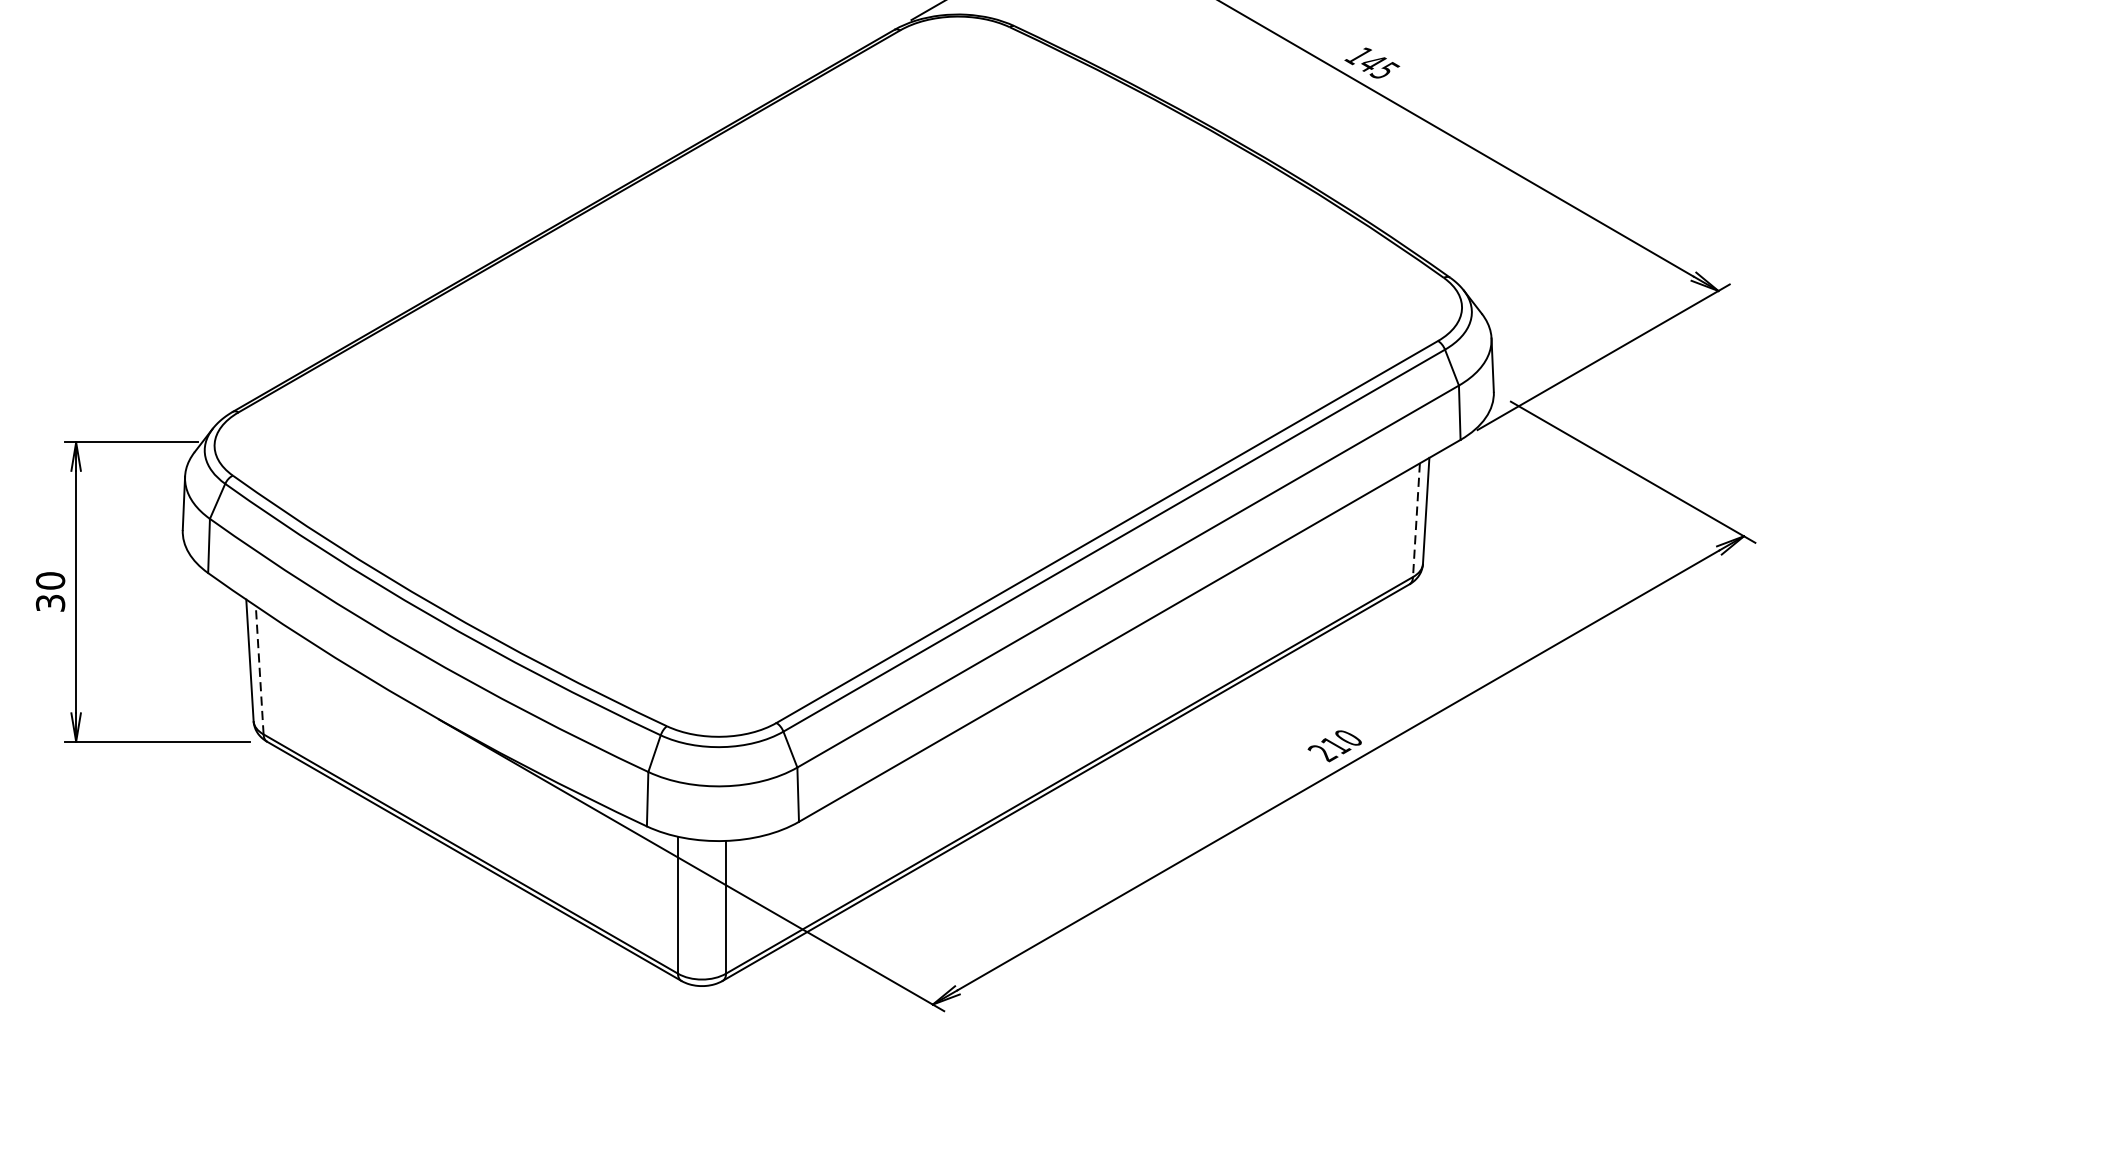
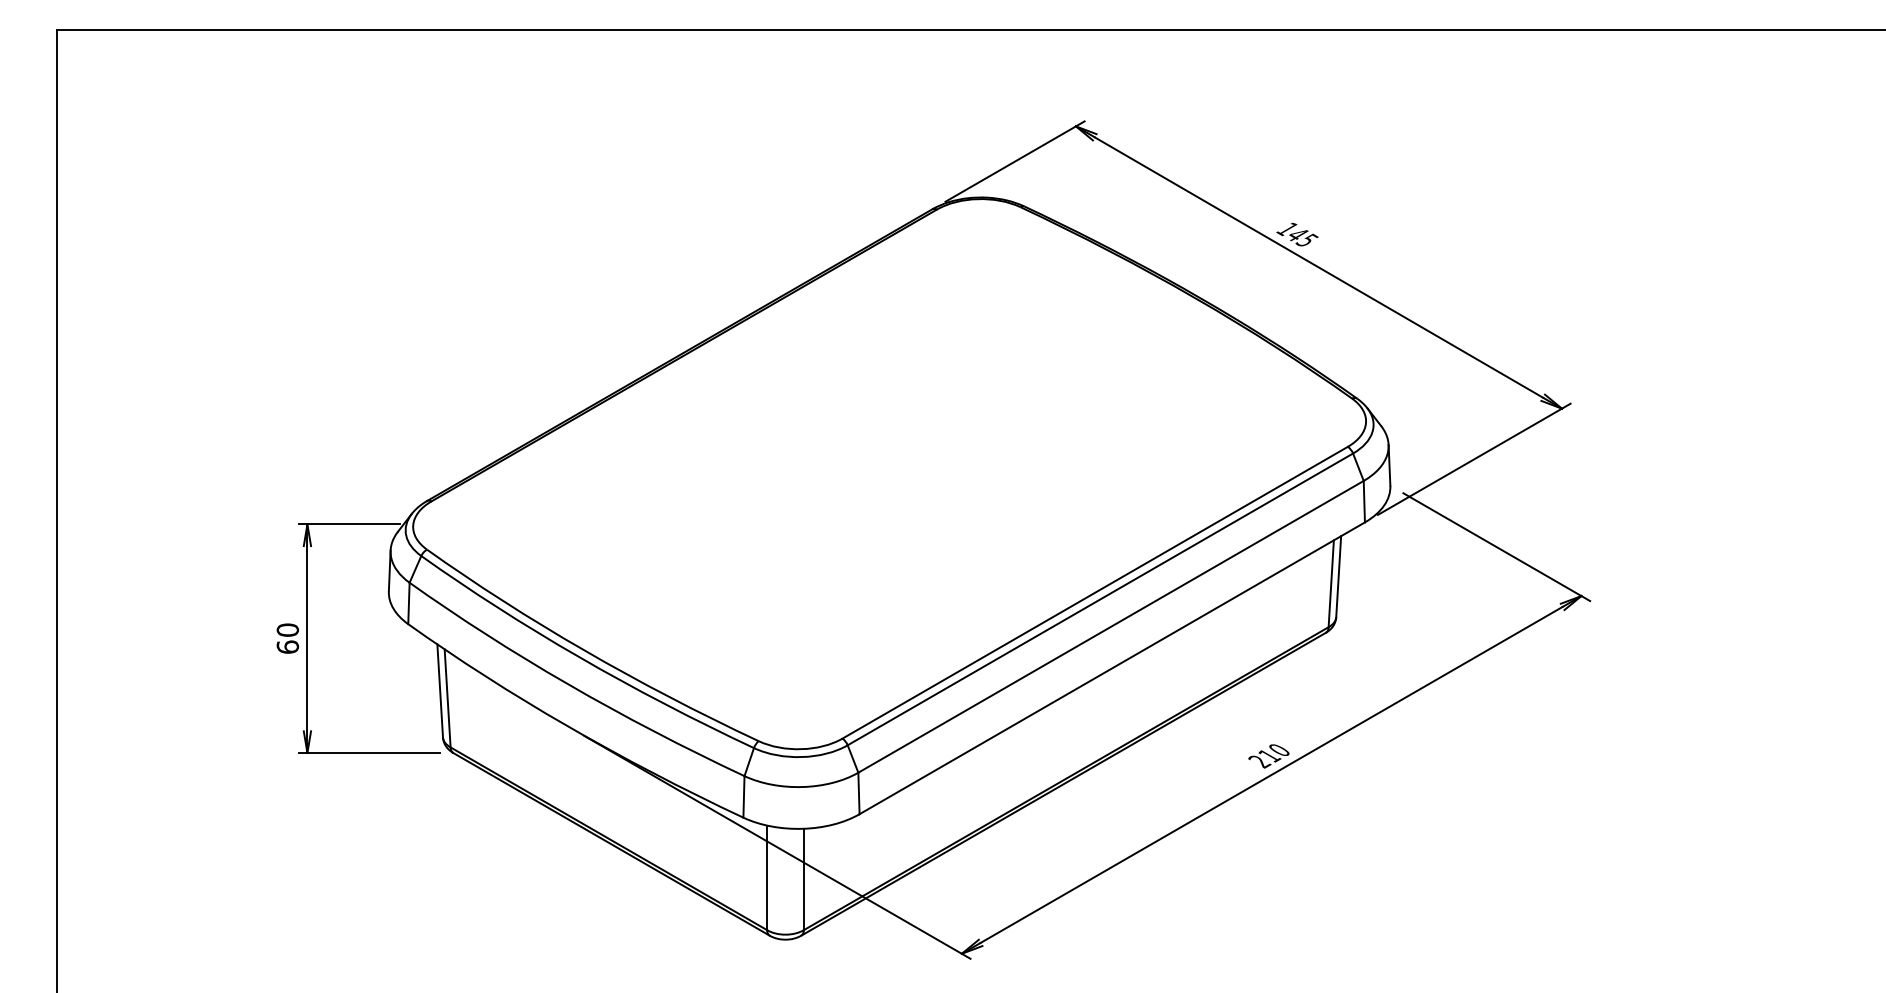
line: (1416, 521) -> (1331, 584), dashed -> solid
text: (50, 602) -> (287, 646), 30 -> 60
line: (259, 669) -> (447, 697), dashed -> solid

